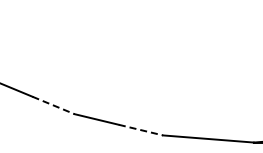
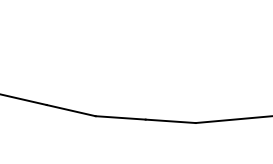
line: (53, 105) -> (71, 110), dashed -> solid
line: (140, 130) -> (170, 121), dashed -> solid

